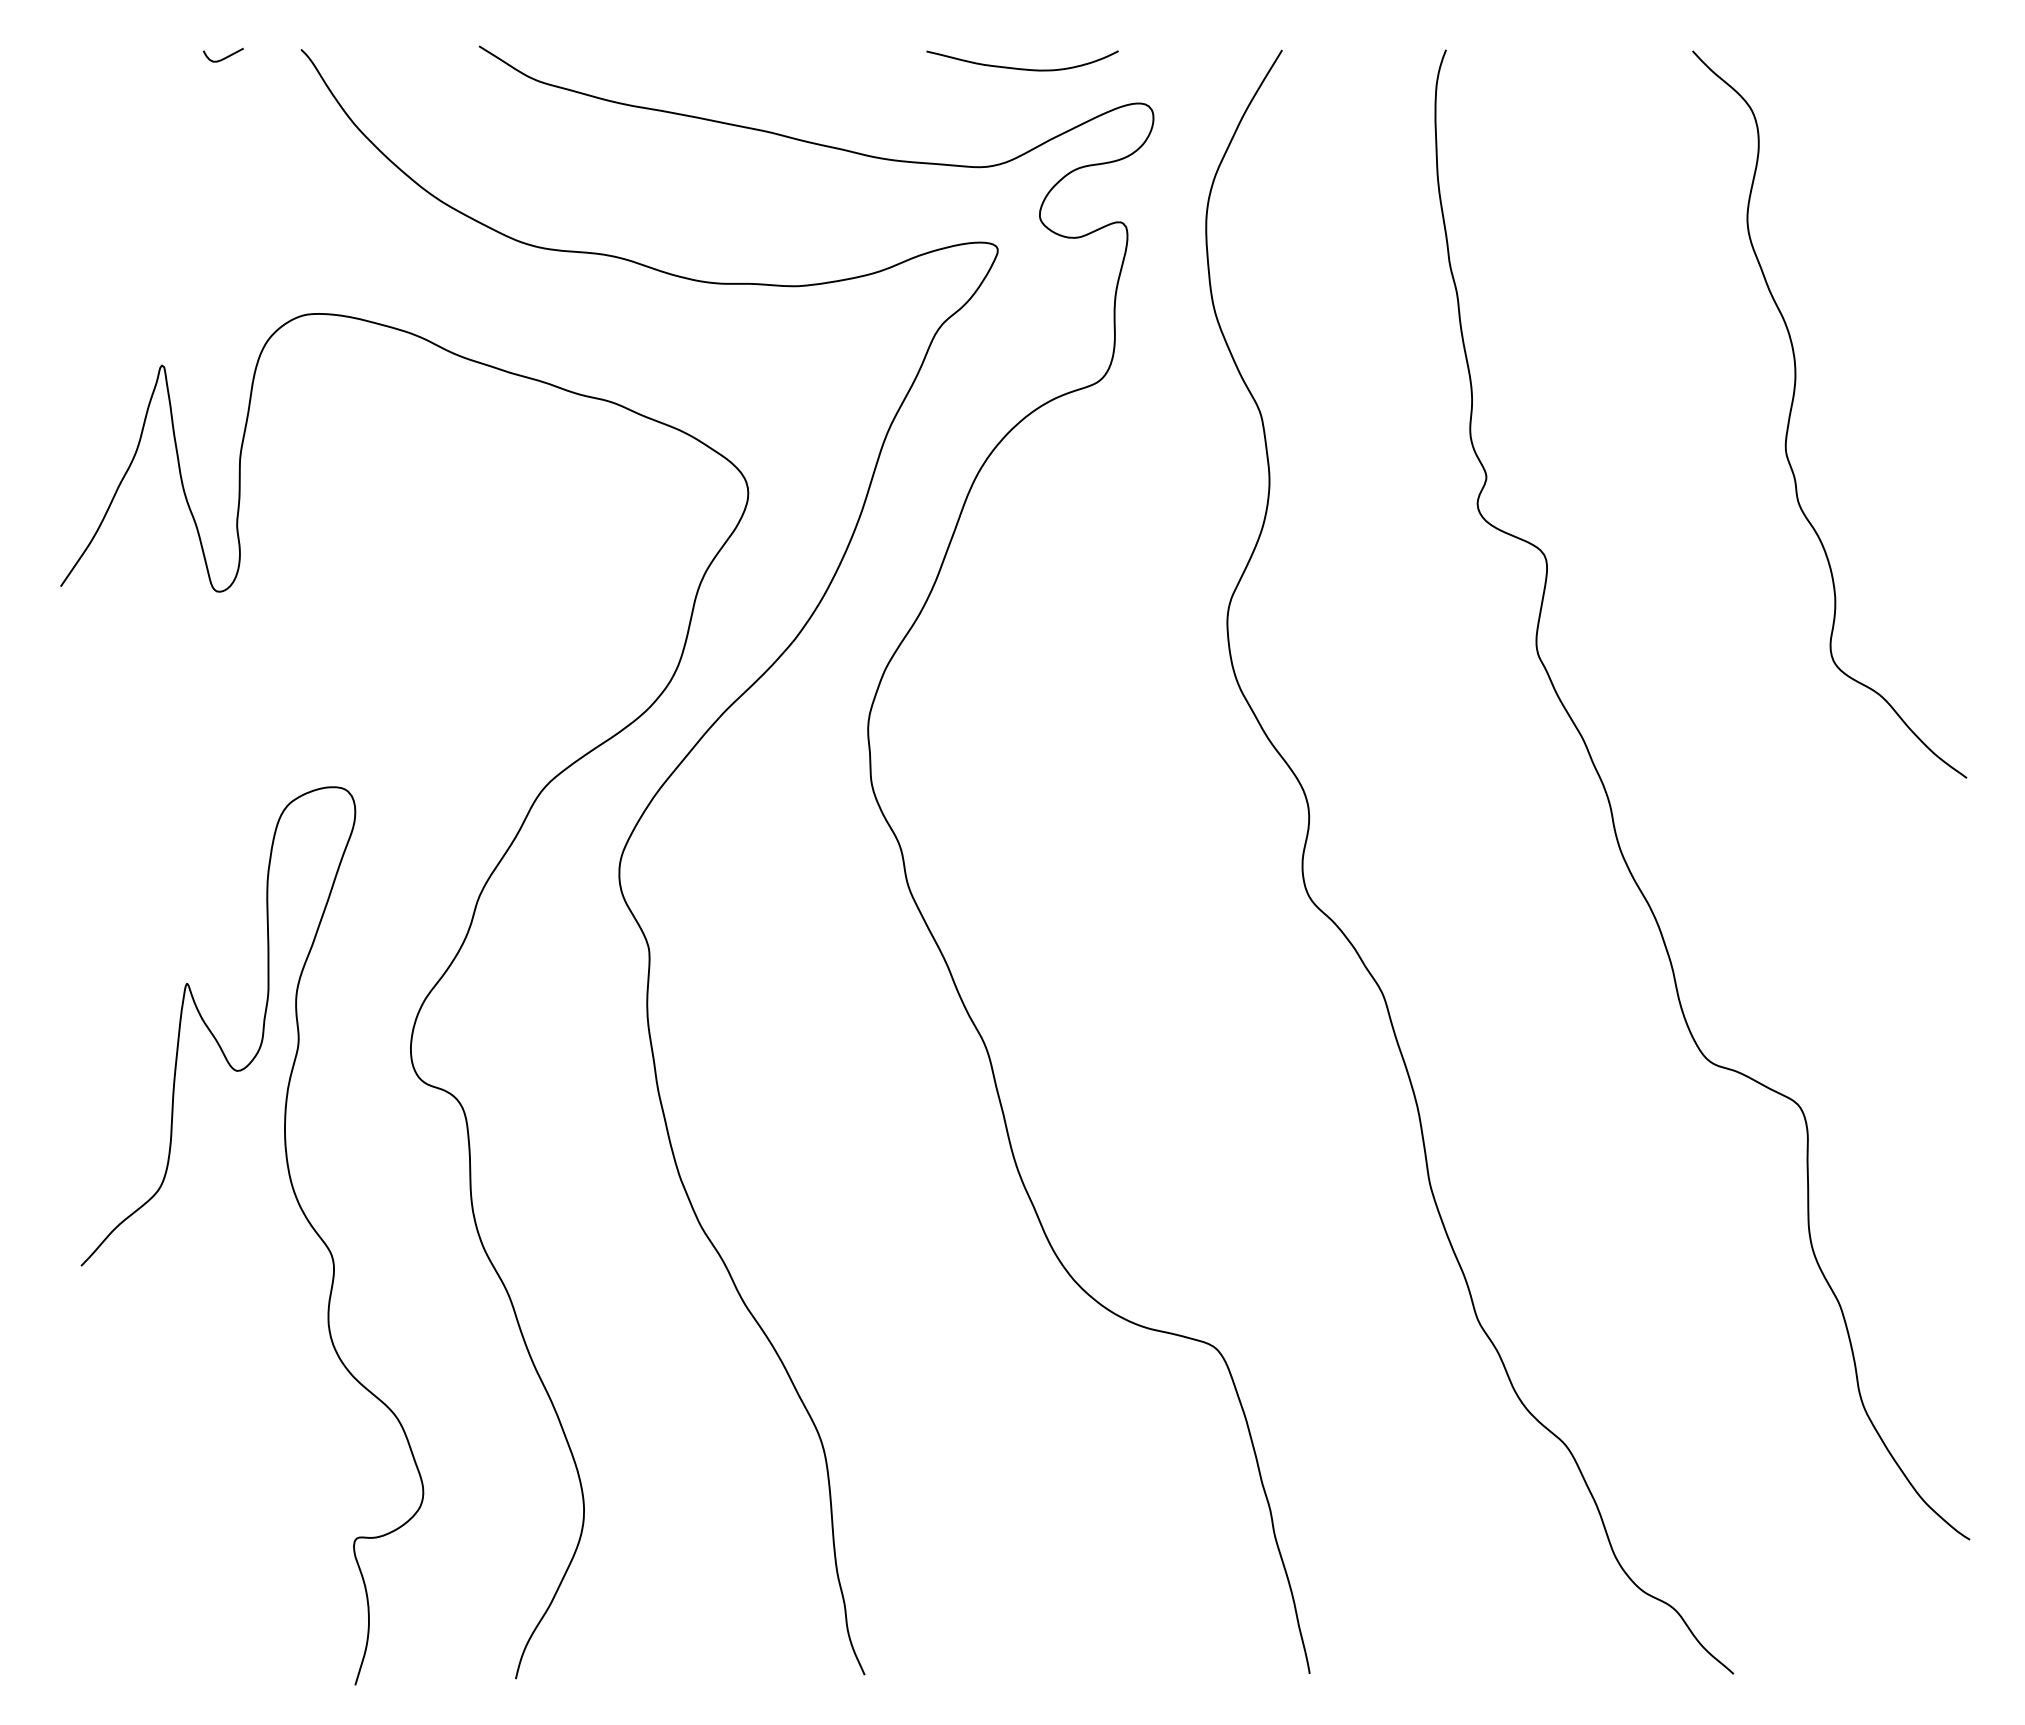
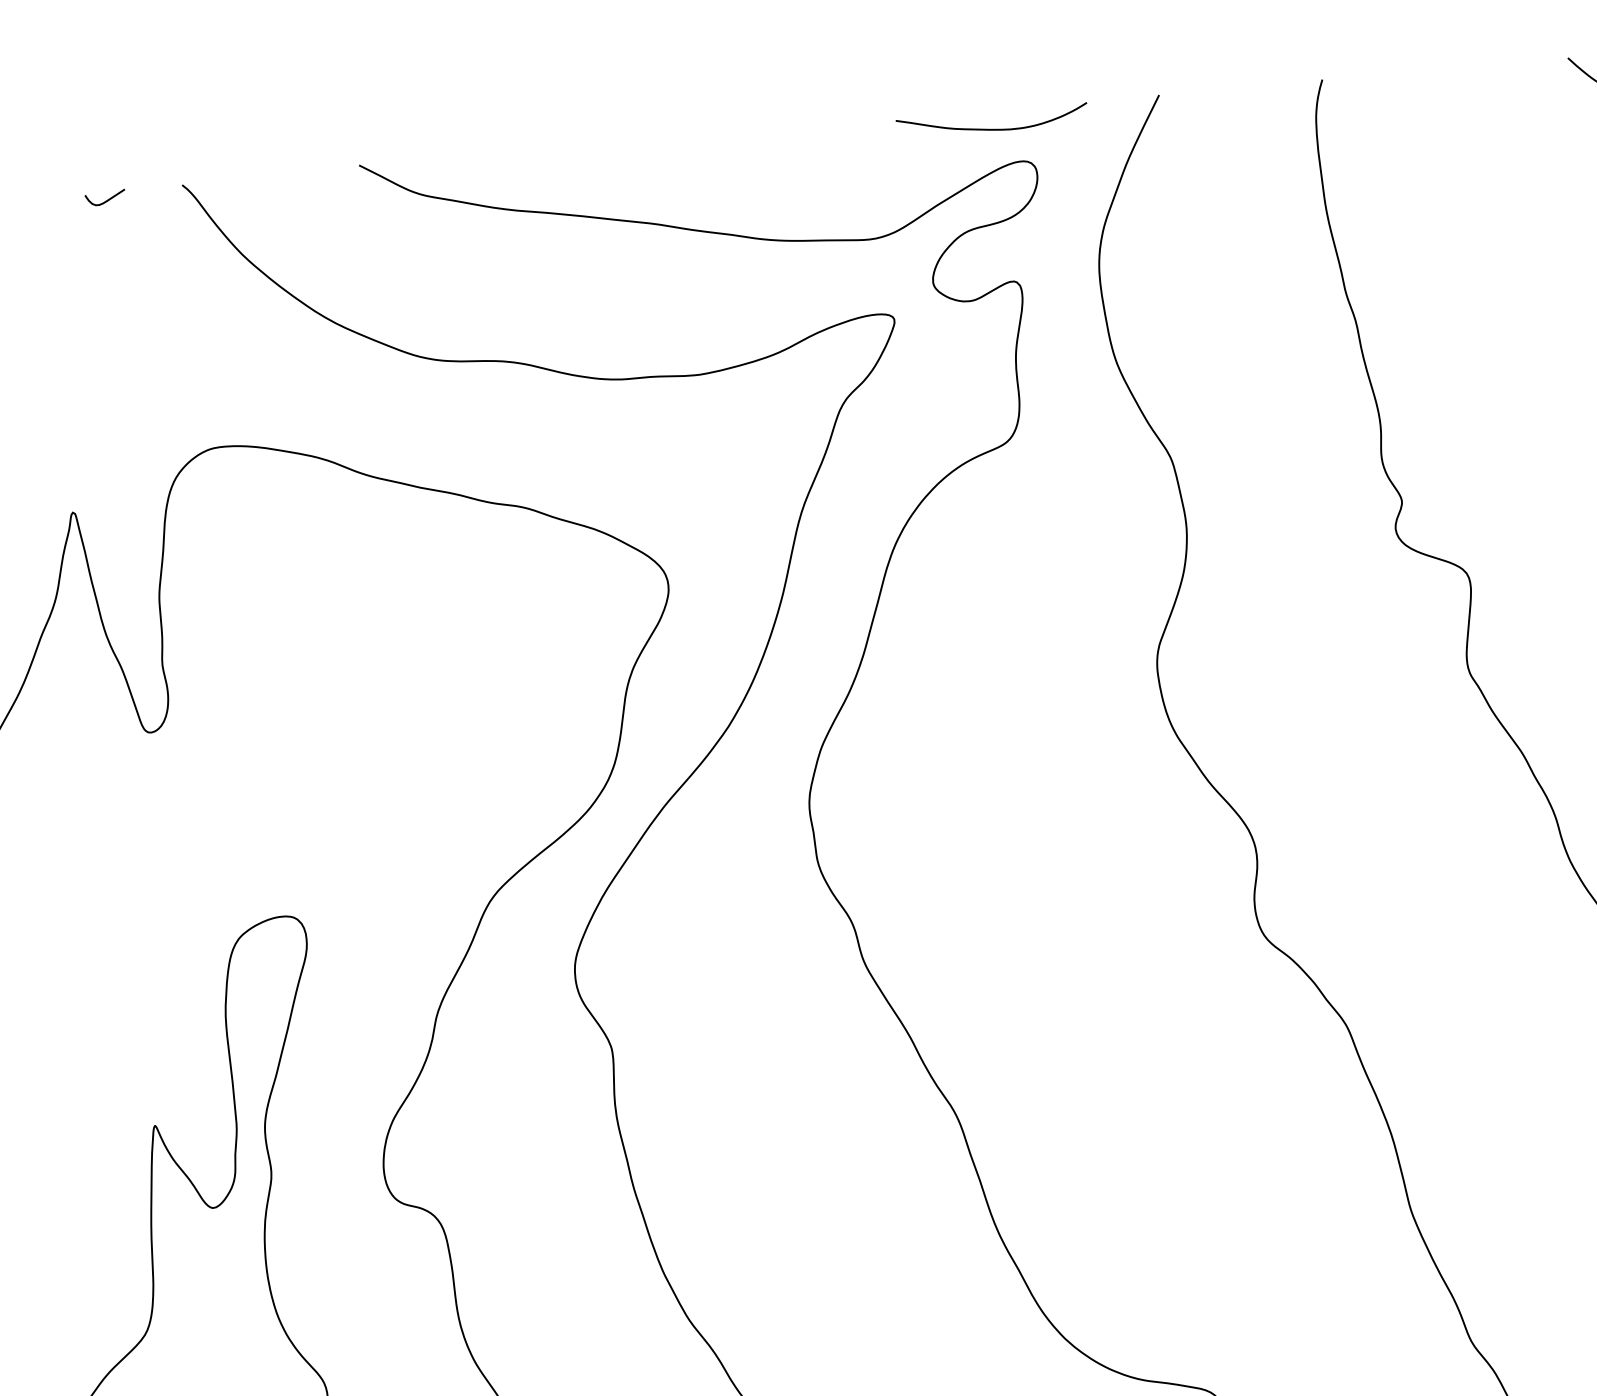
curve: (1022, 68) -> (992, 128), moved

